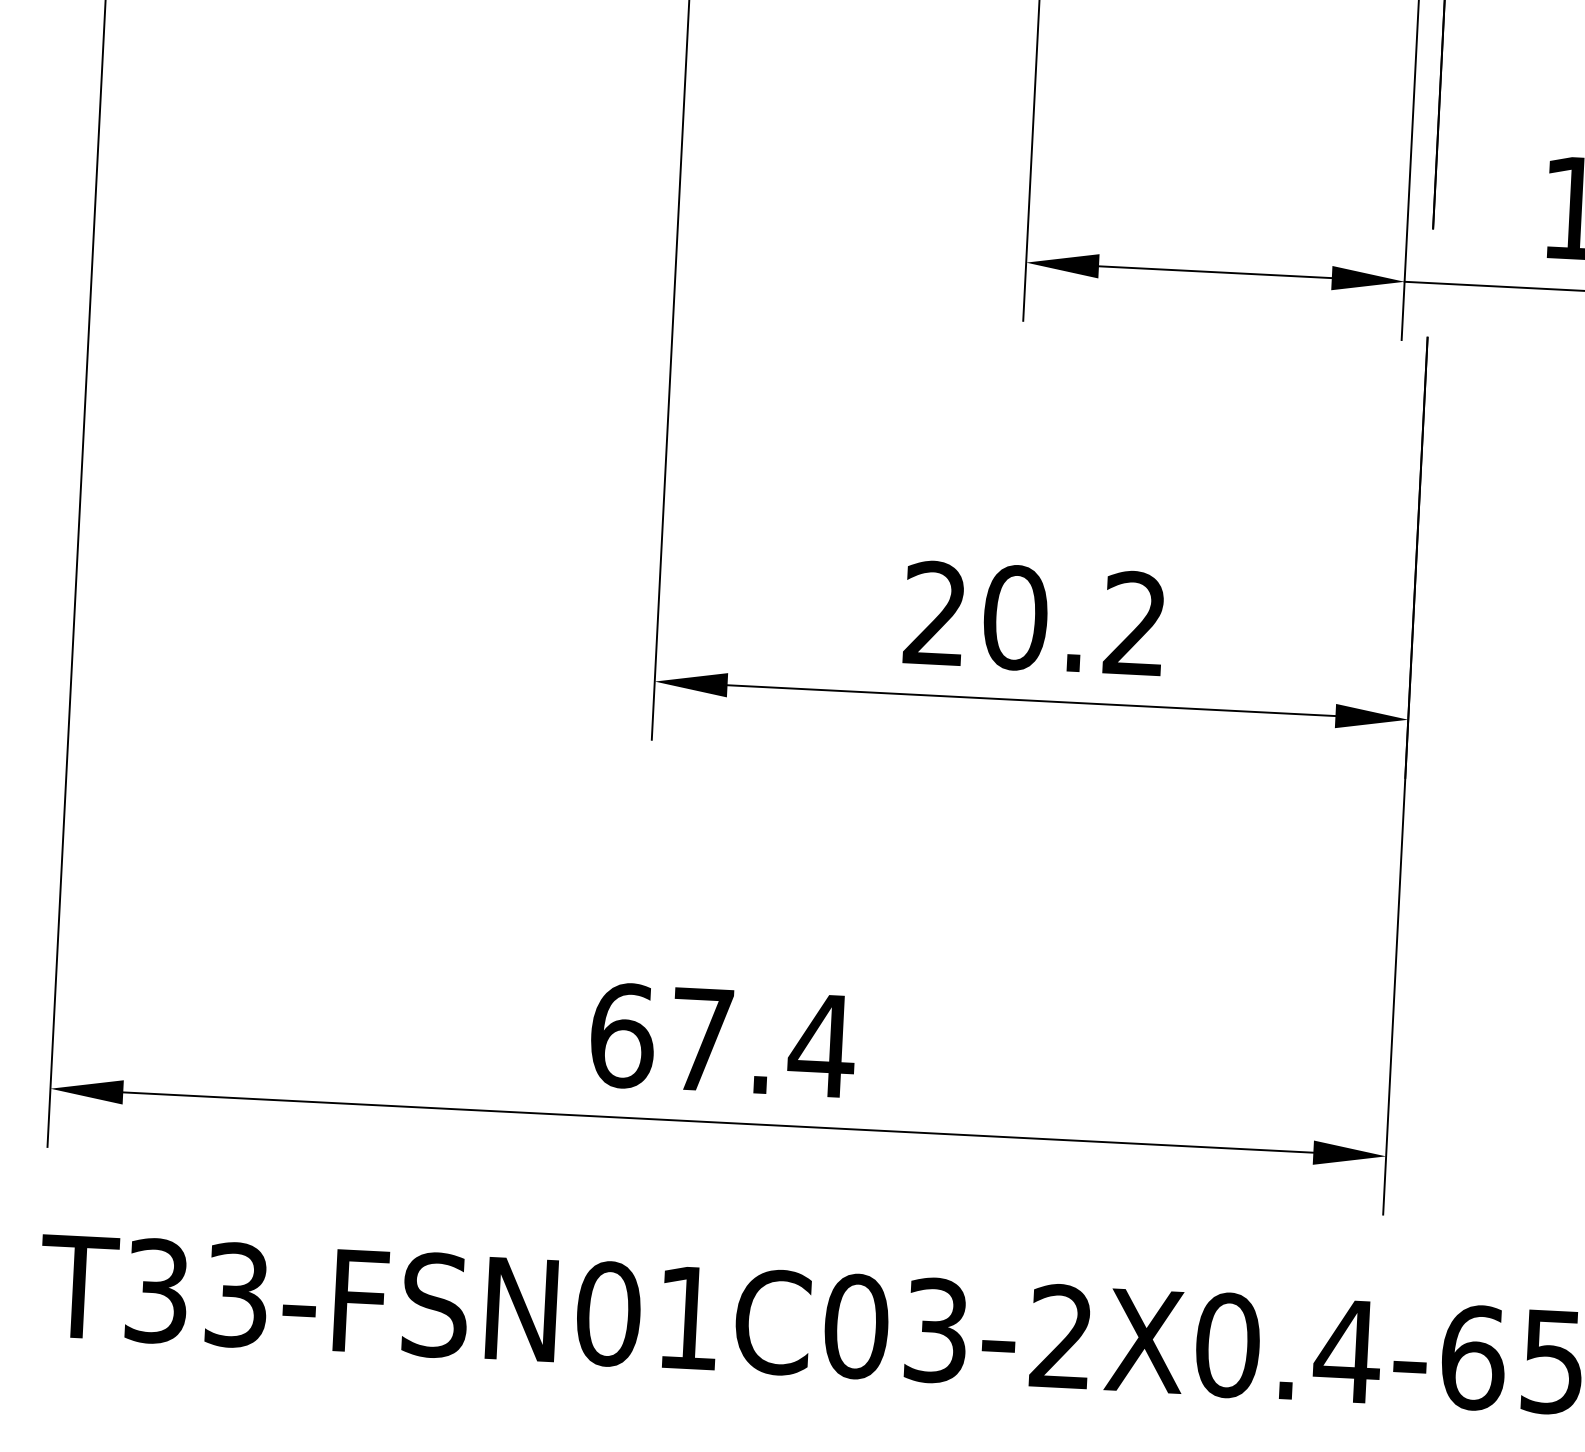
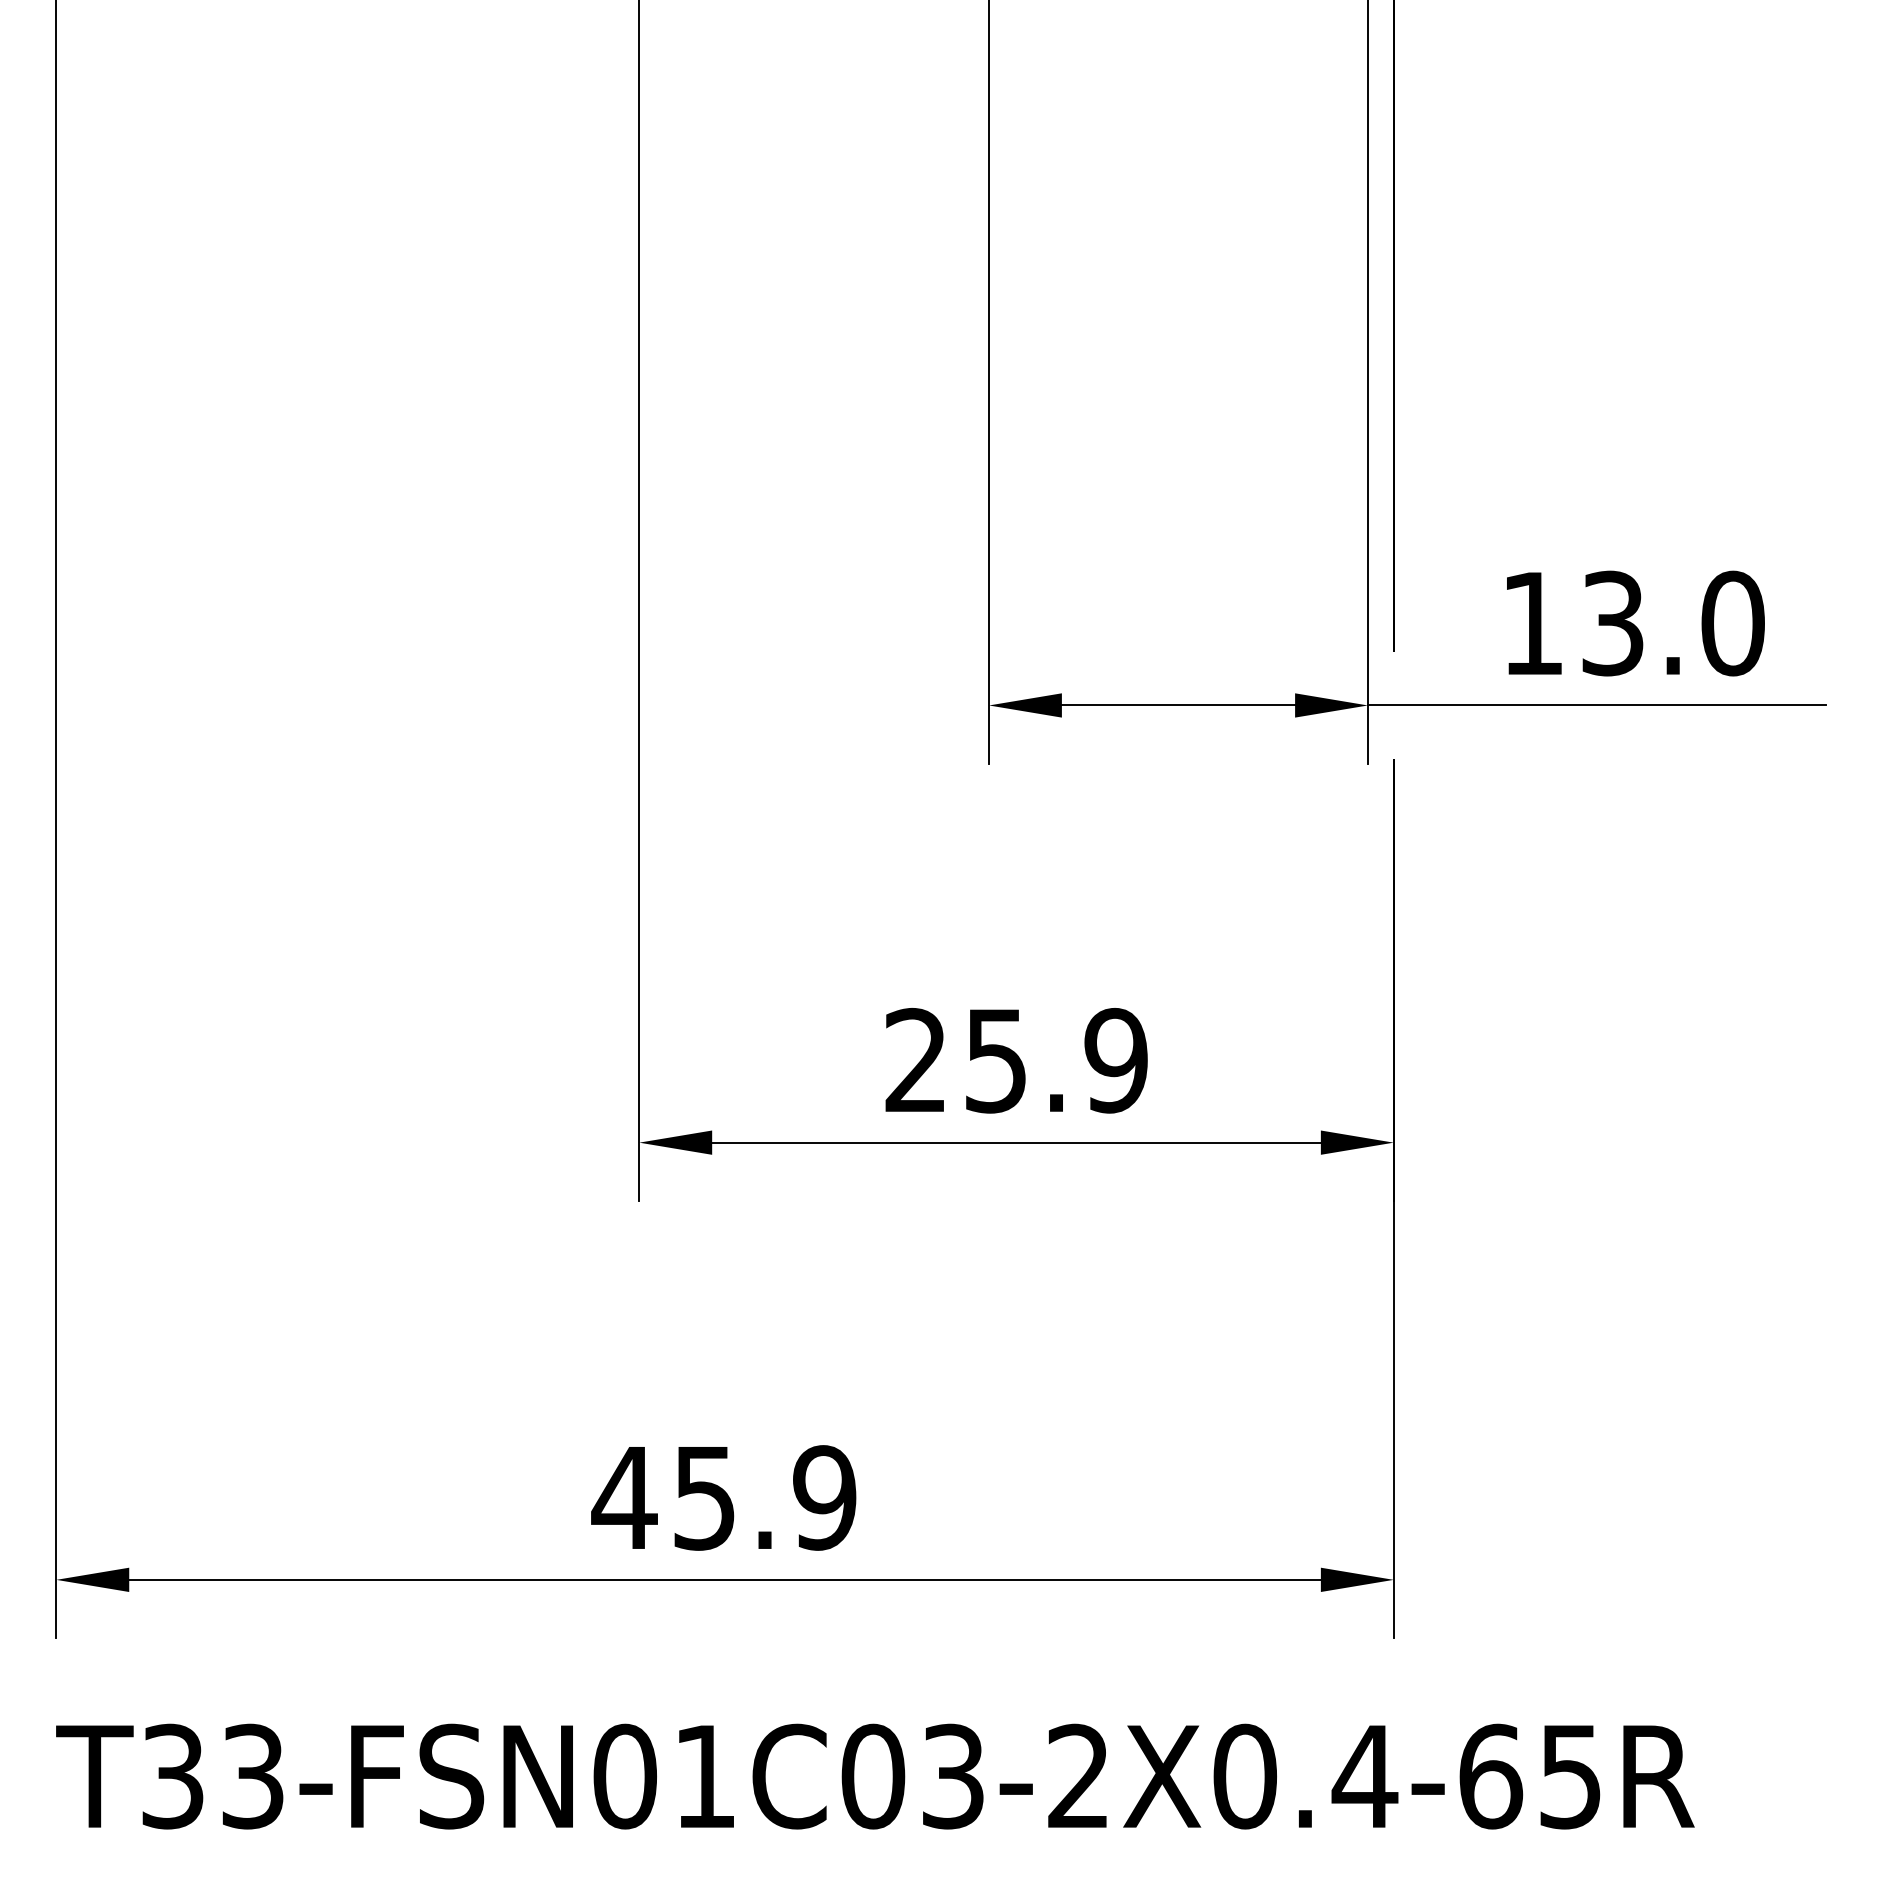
text: (1074, 620) -> (1055, 1060), 20.2 -> 25.9
text: (721, 1040) -> (724, 1497), 67.4 -> 45.9

